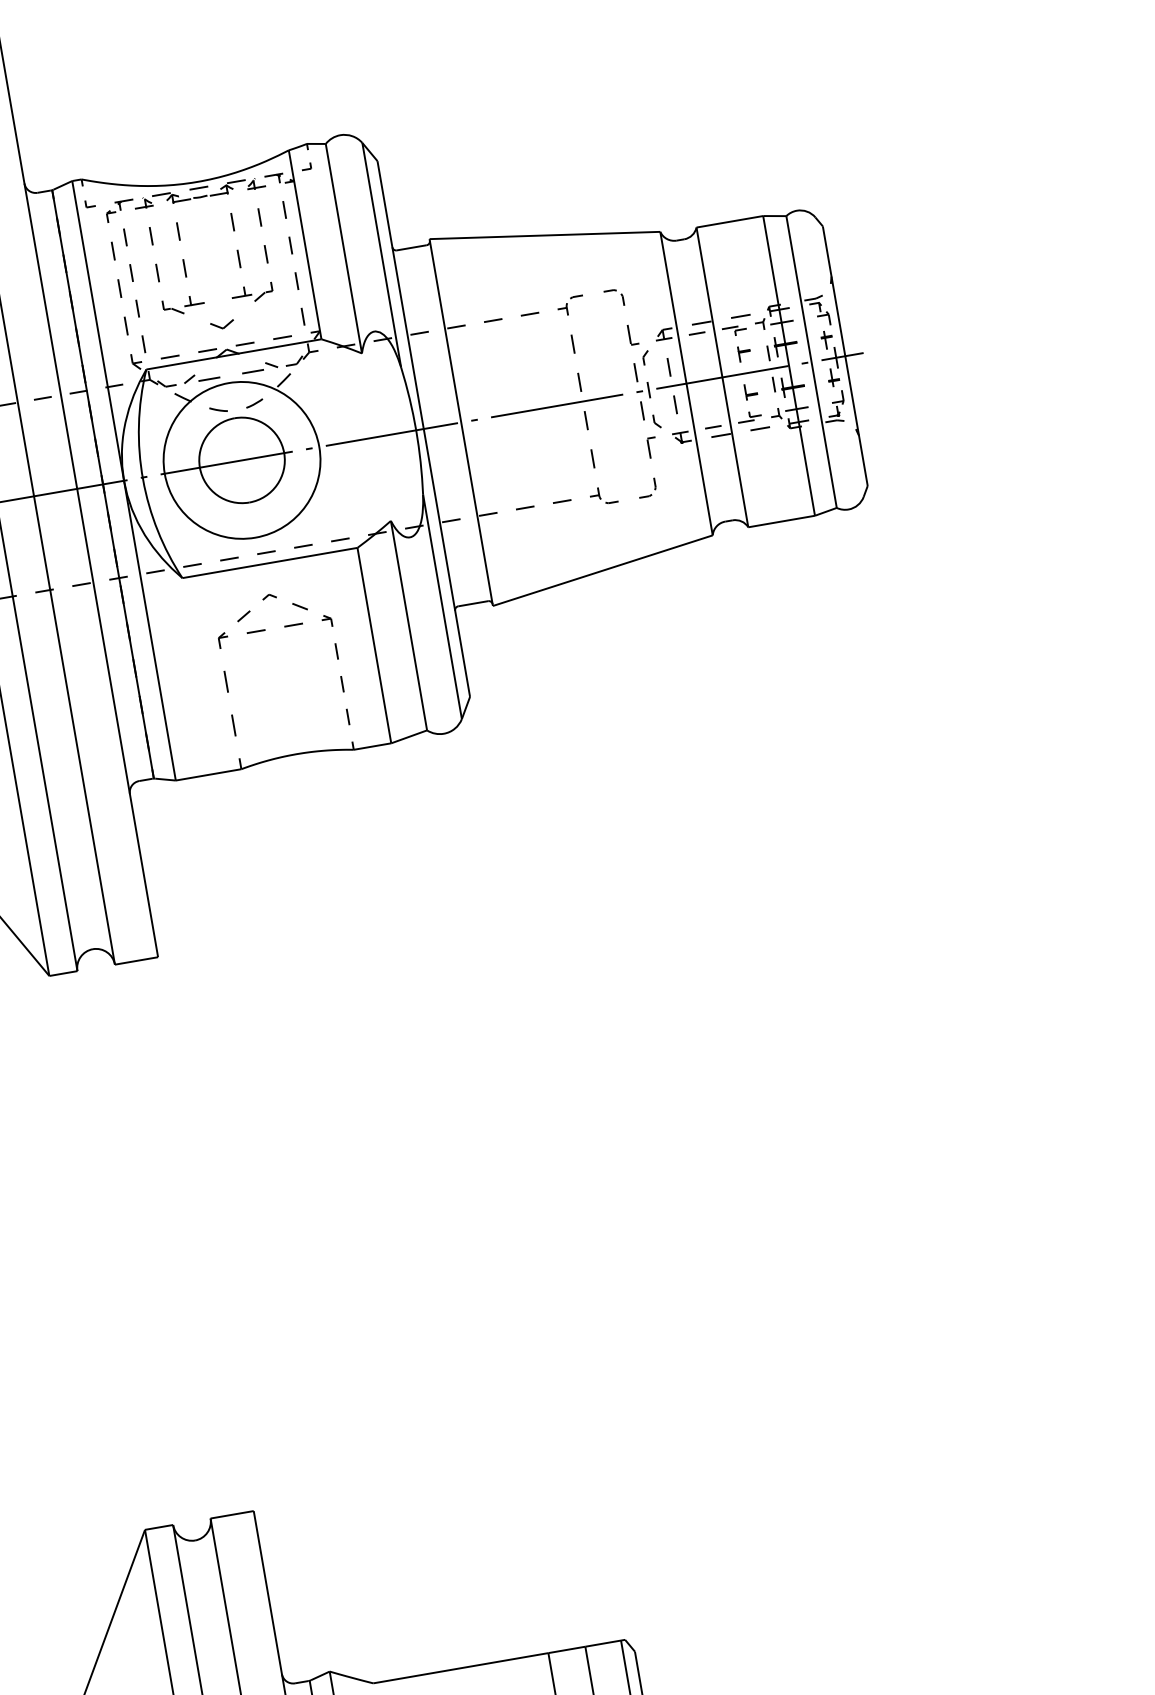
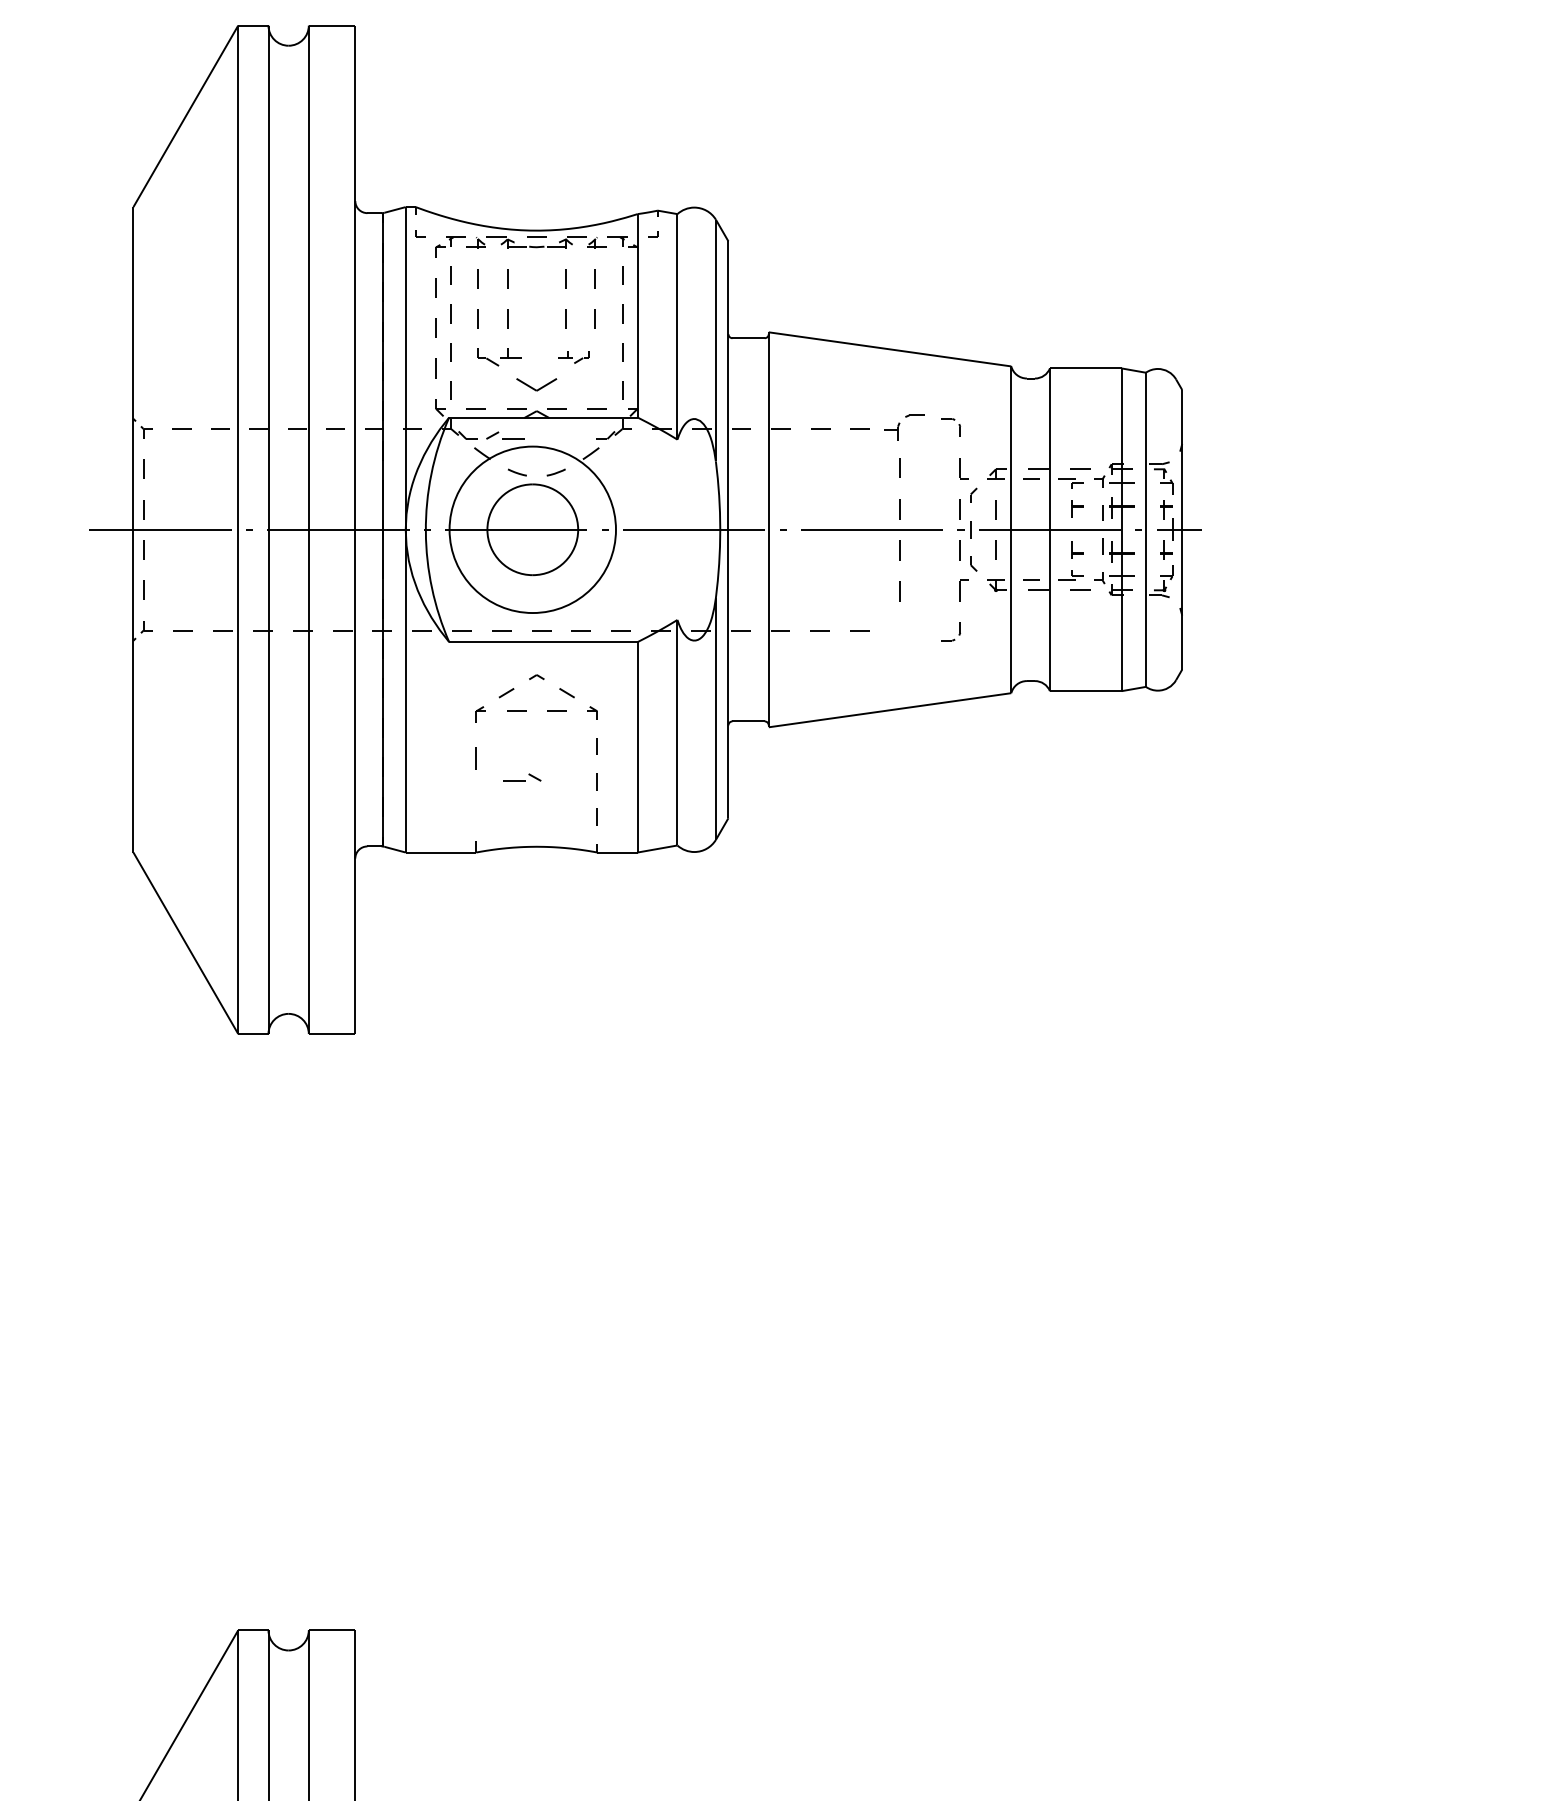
part: (252, 293) -> (573, 357), size x0.7
part: (570, 305) -> (904, 427), size x1.4
part: (222, 324) -> (536, 384), size x1.6
part: (260, 367) -> (522, 777), moved
part: (603, 495) -> (904, 631), removed
line: (233, 725) -> (475, 805), removed

